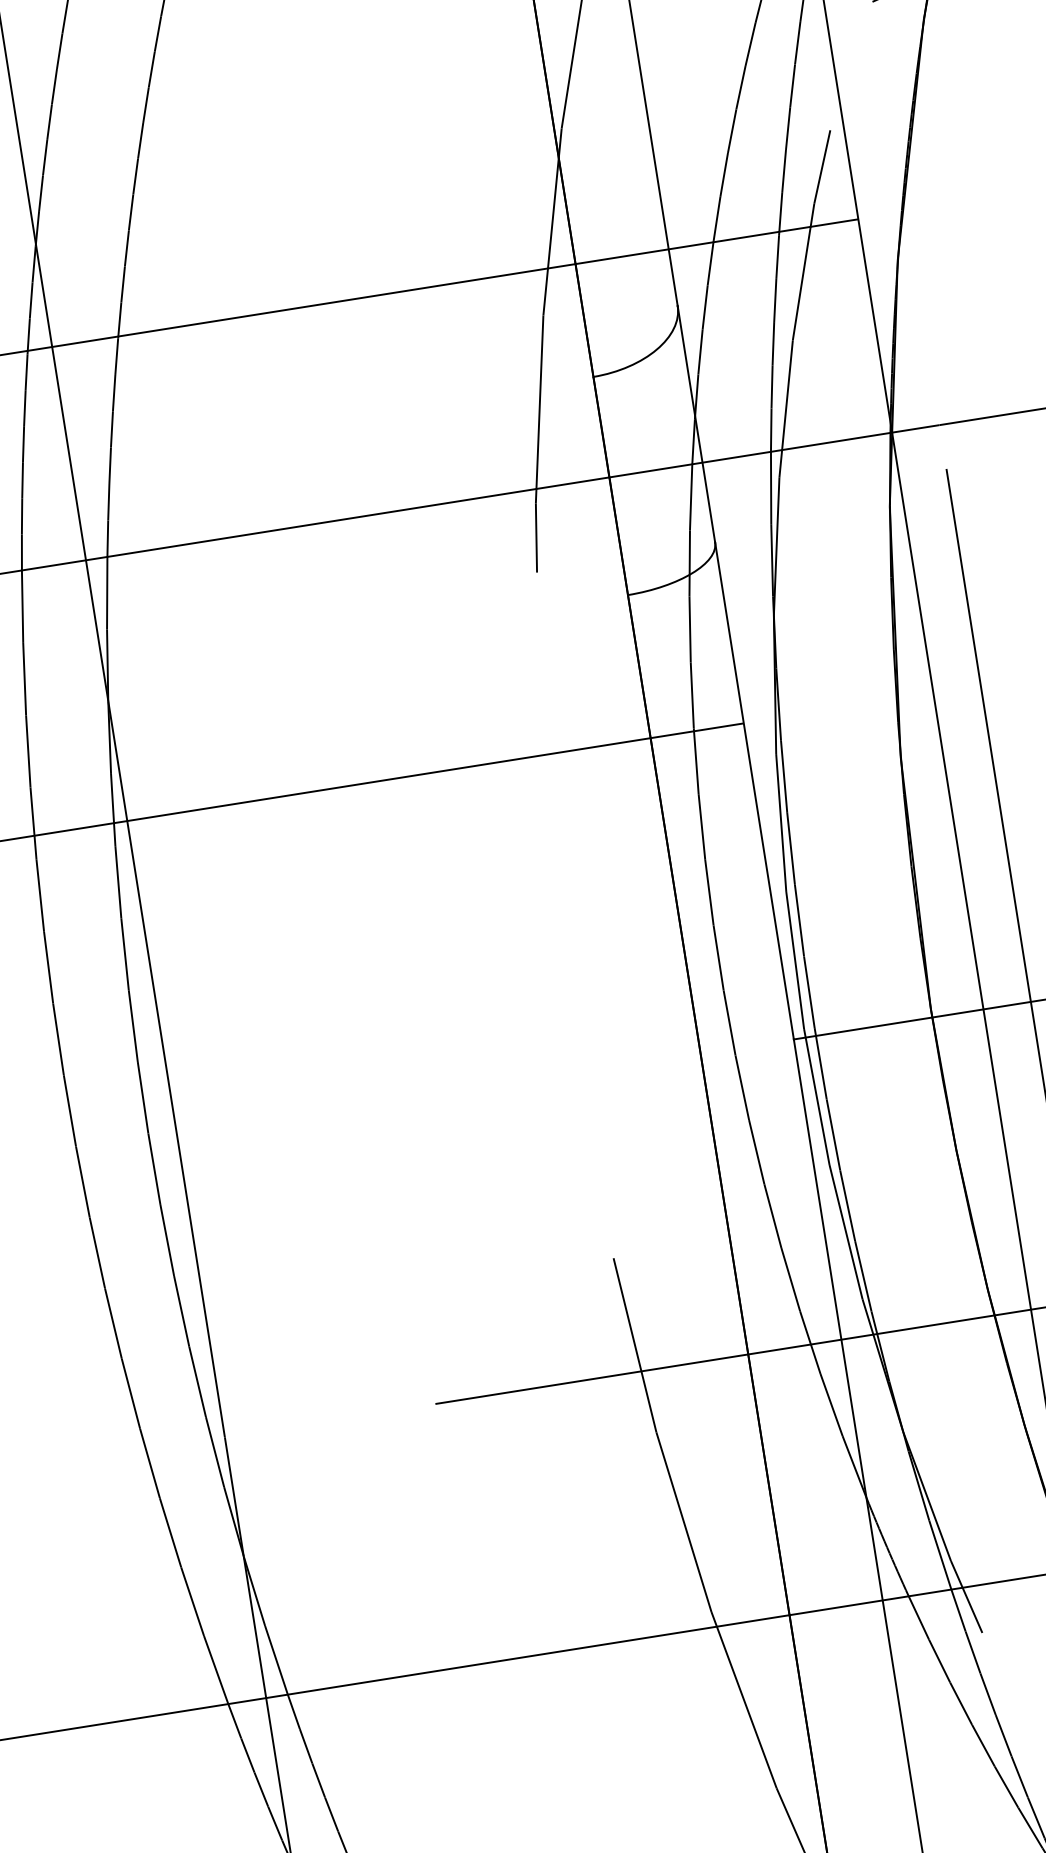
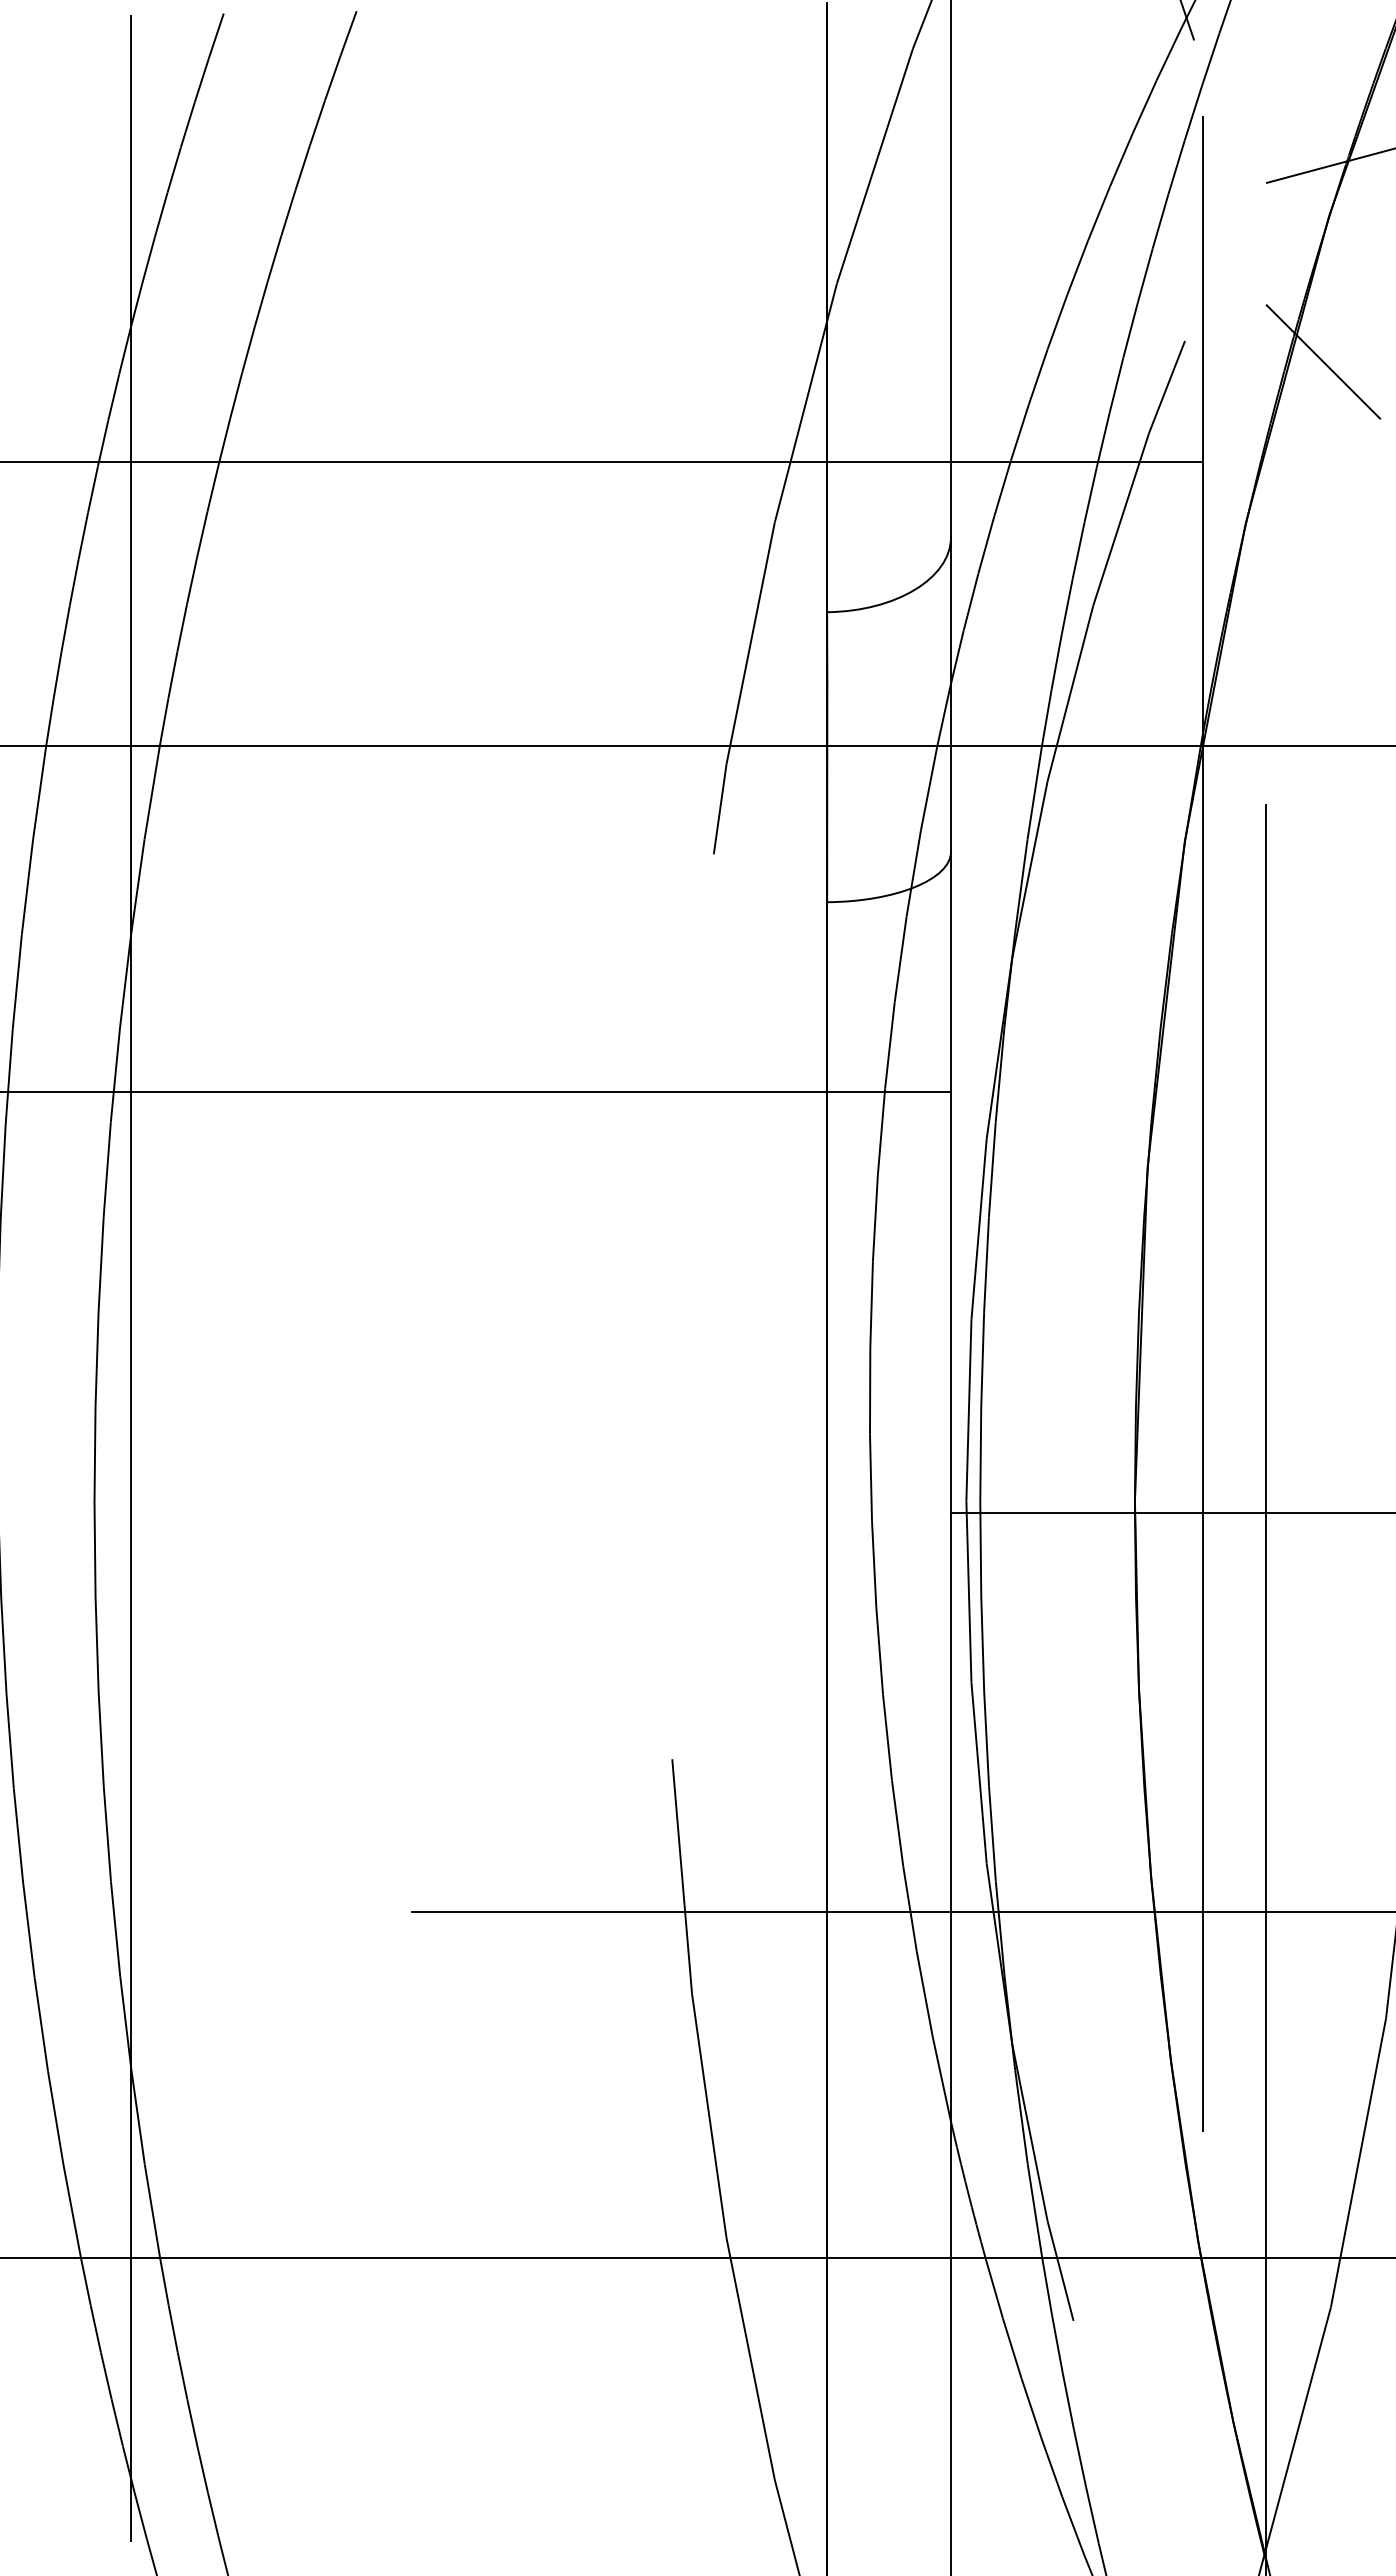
line: (936, 129) -> (1323, 361), added

